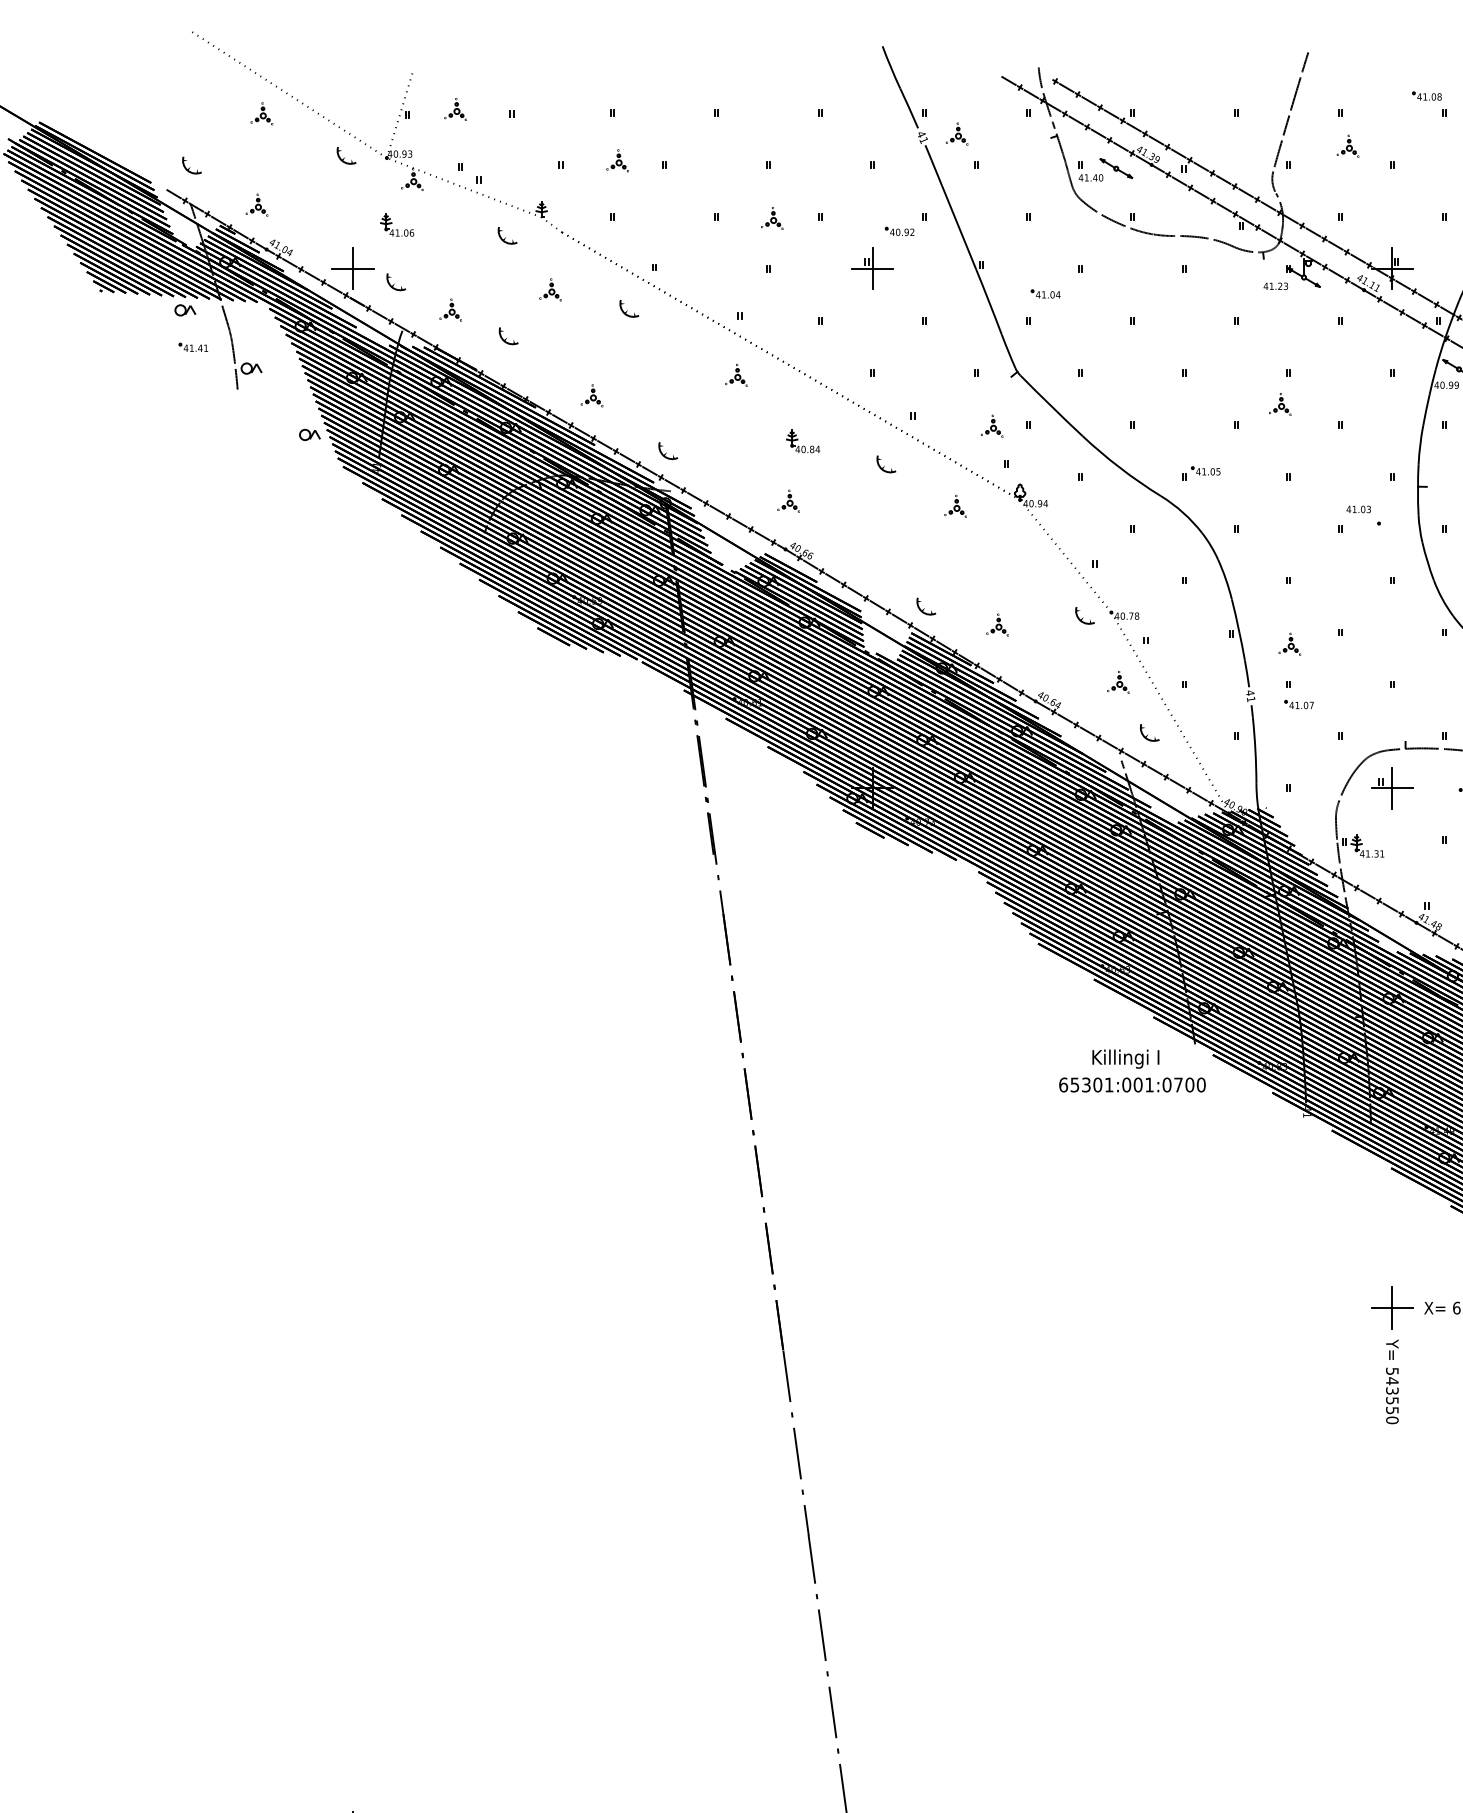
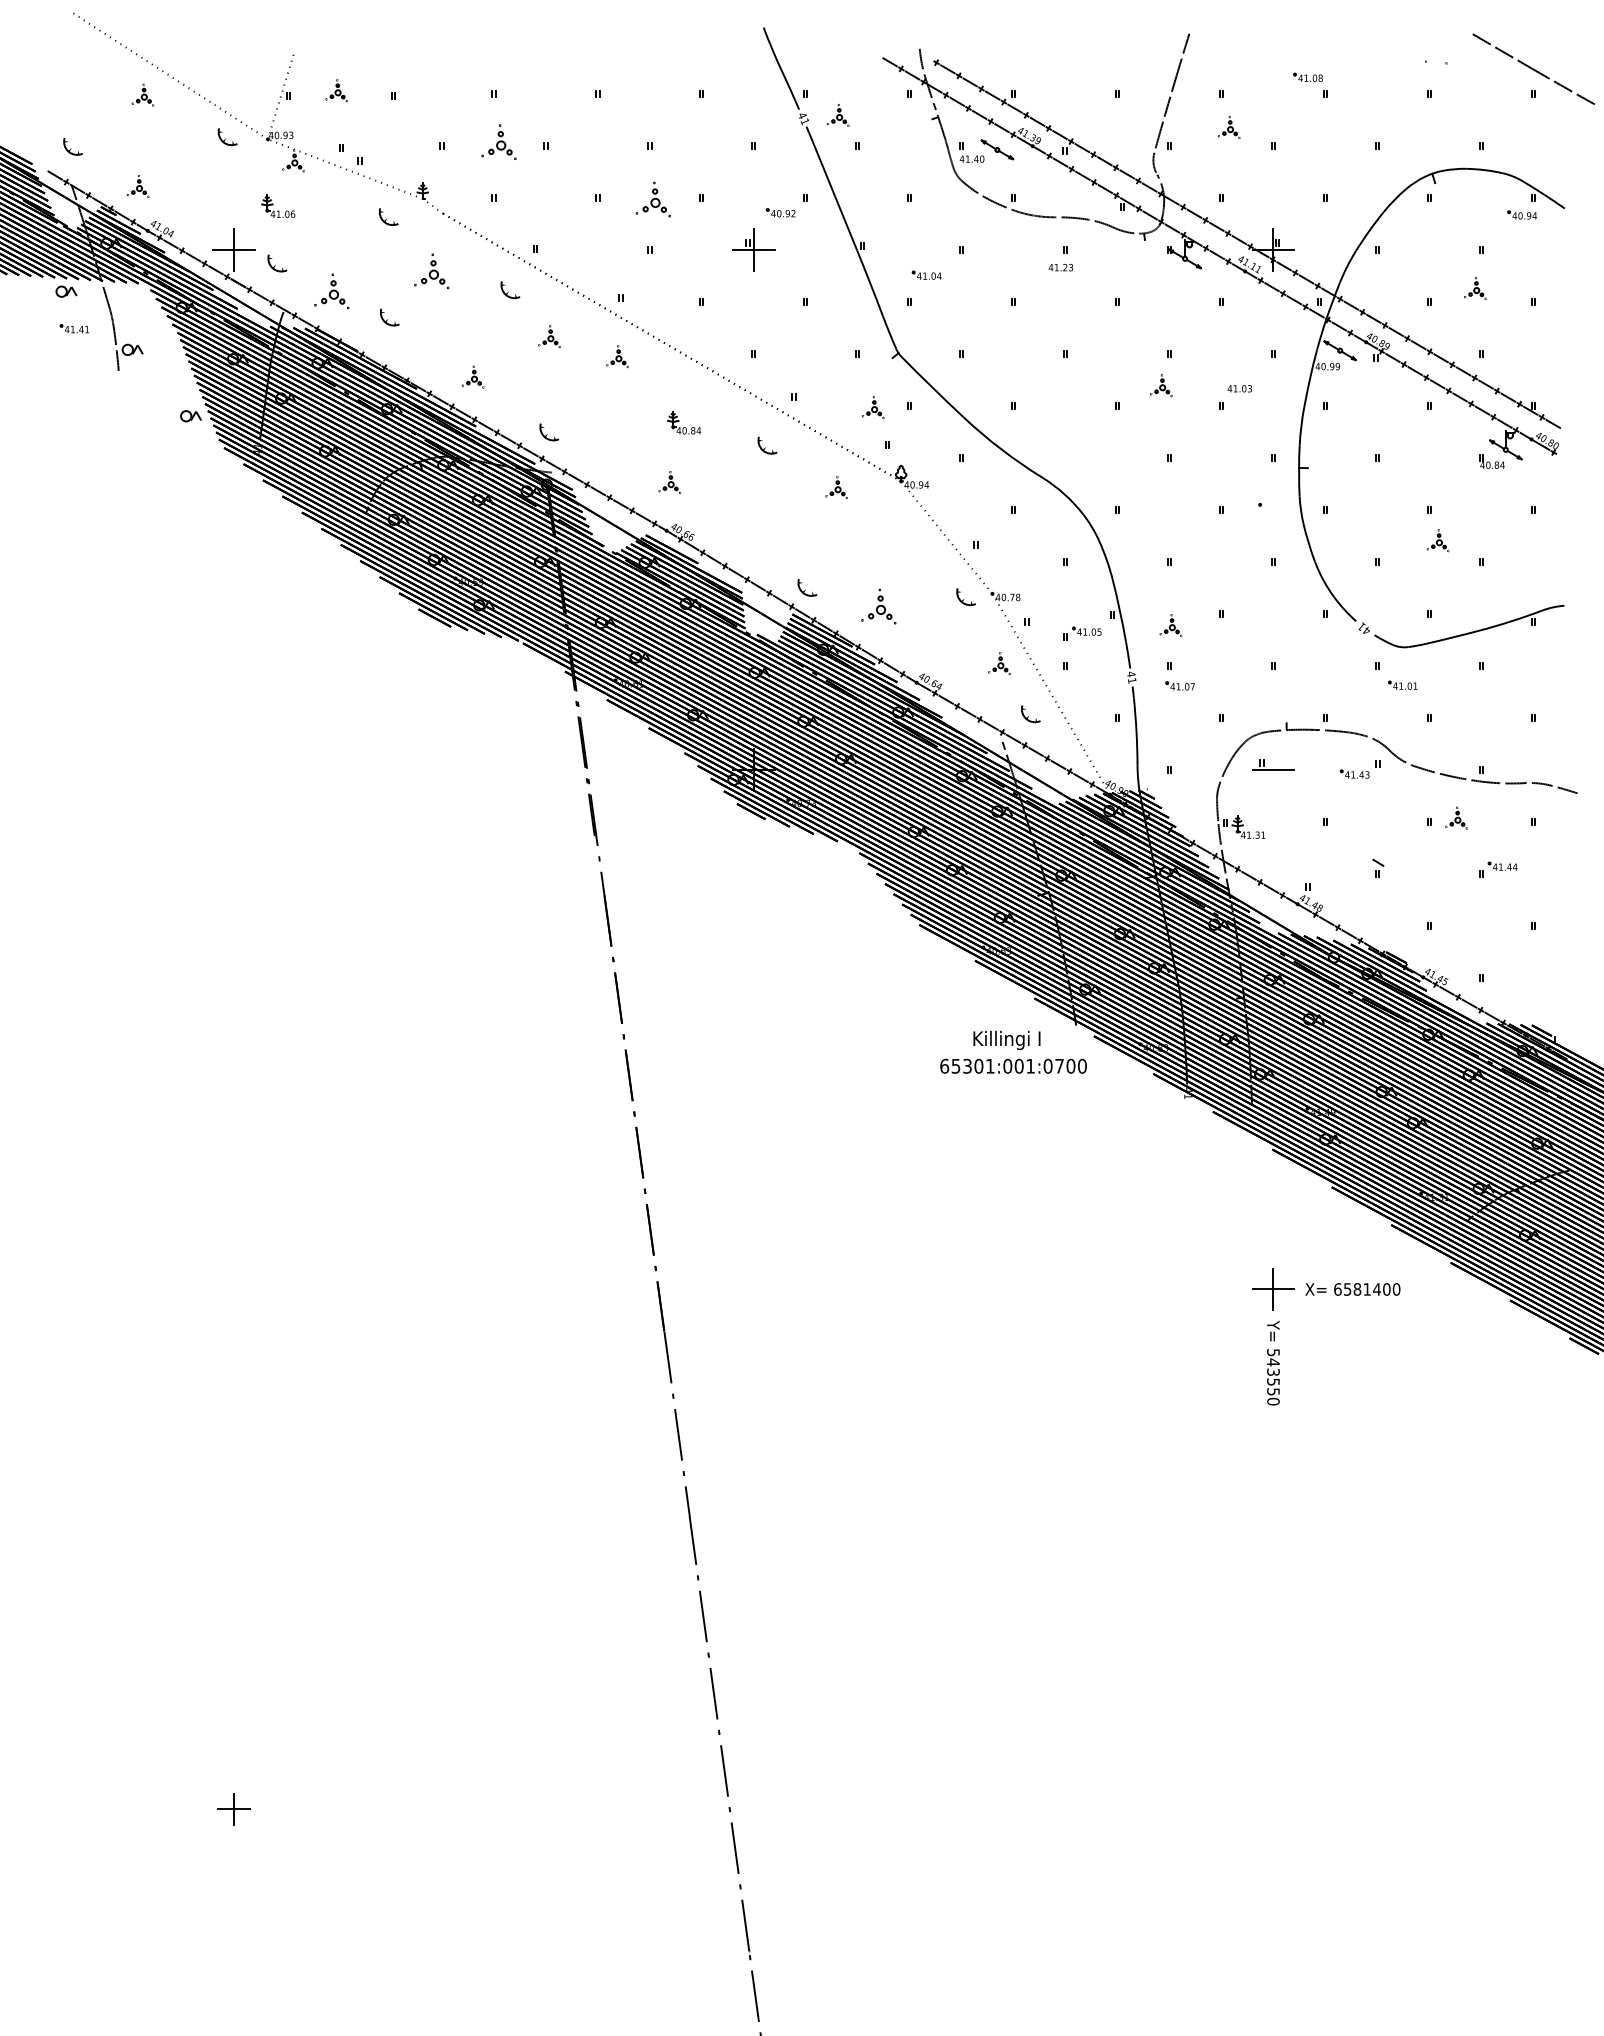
part: (617, 160) -> (498, 141), size x1.6
part: (772, 218) -> (653, 199), size x1.6
text: (1275, 286) -> (1060, 267), moved
part: (550, 289) -> (431, 270), size x1.6
part: (450, 310) -> (331, 291), size x1.6
part: (668, 355) -> (549, 336), added
part: (1201, 473) -> (1082, 633), moved
text: (1358, 509) -> (1239, 388), moved
part: (997, 624) -> (878, 605), size x1.6
line: (1392, 788) -> (1273, 769), removed

